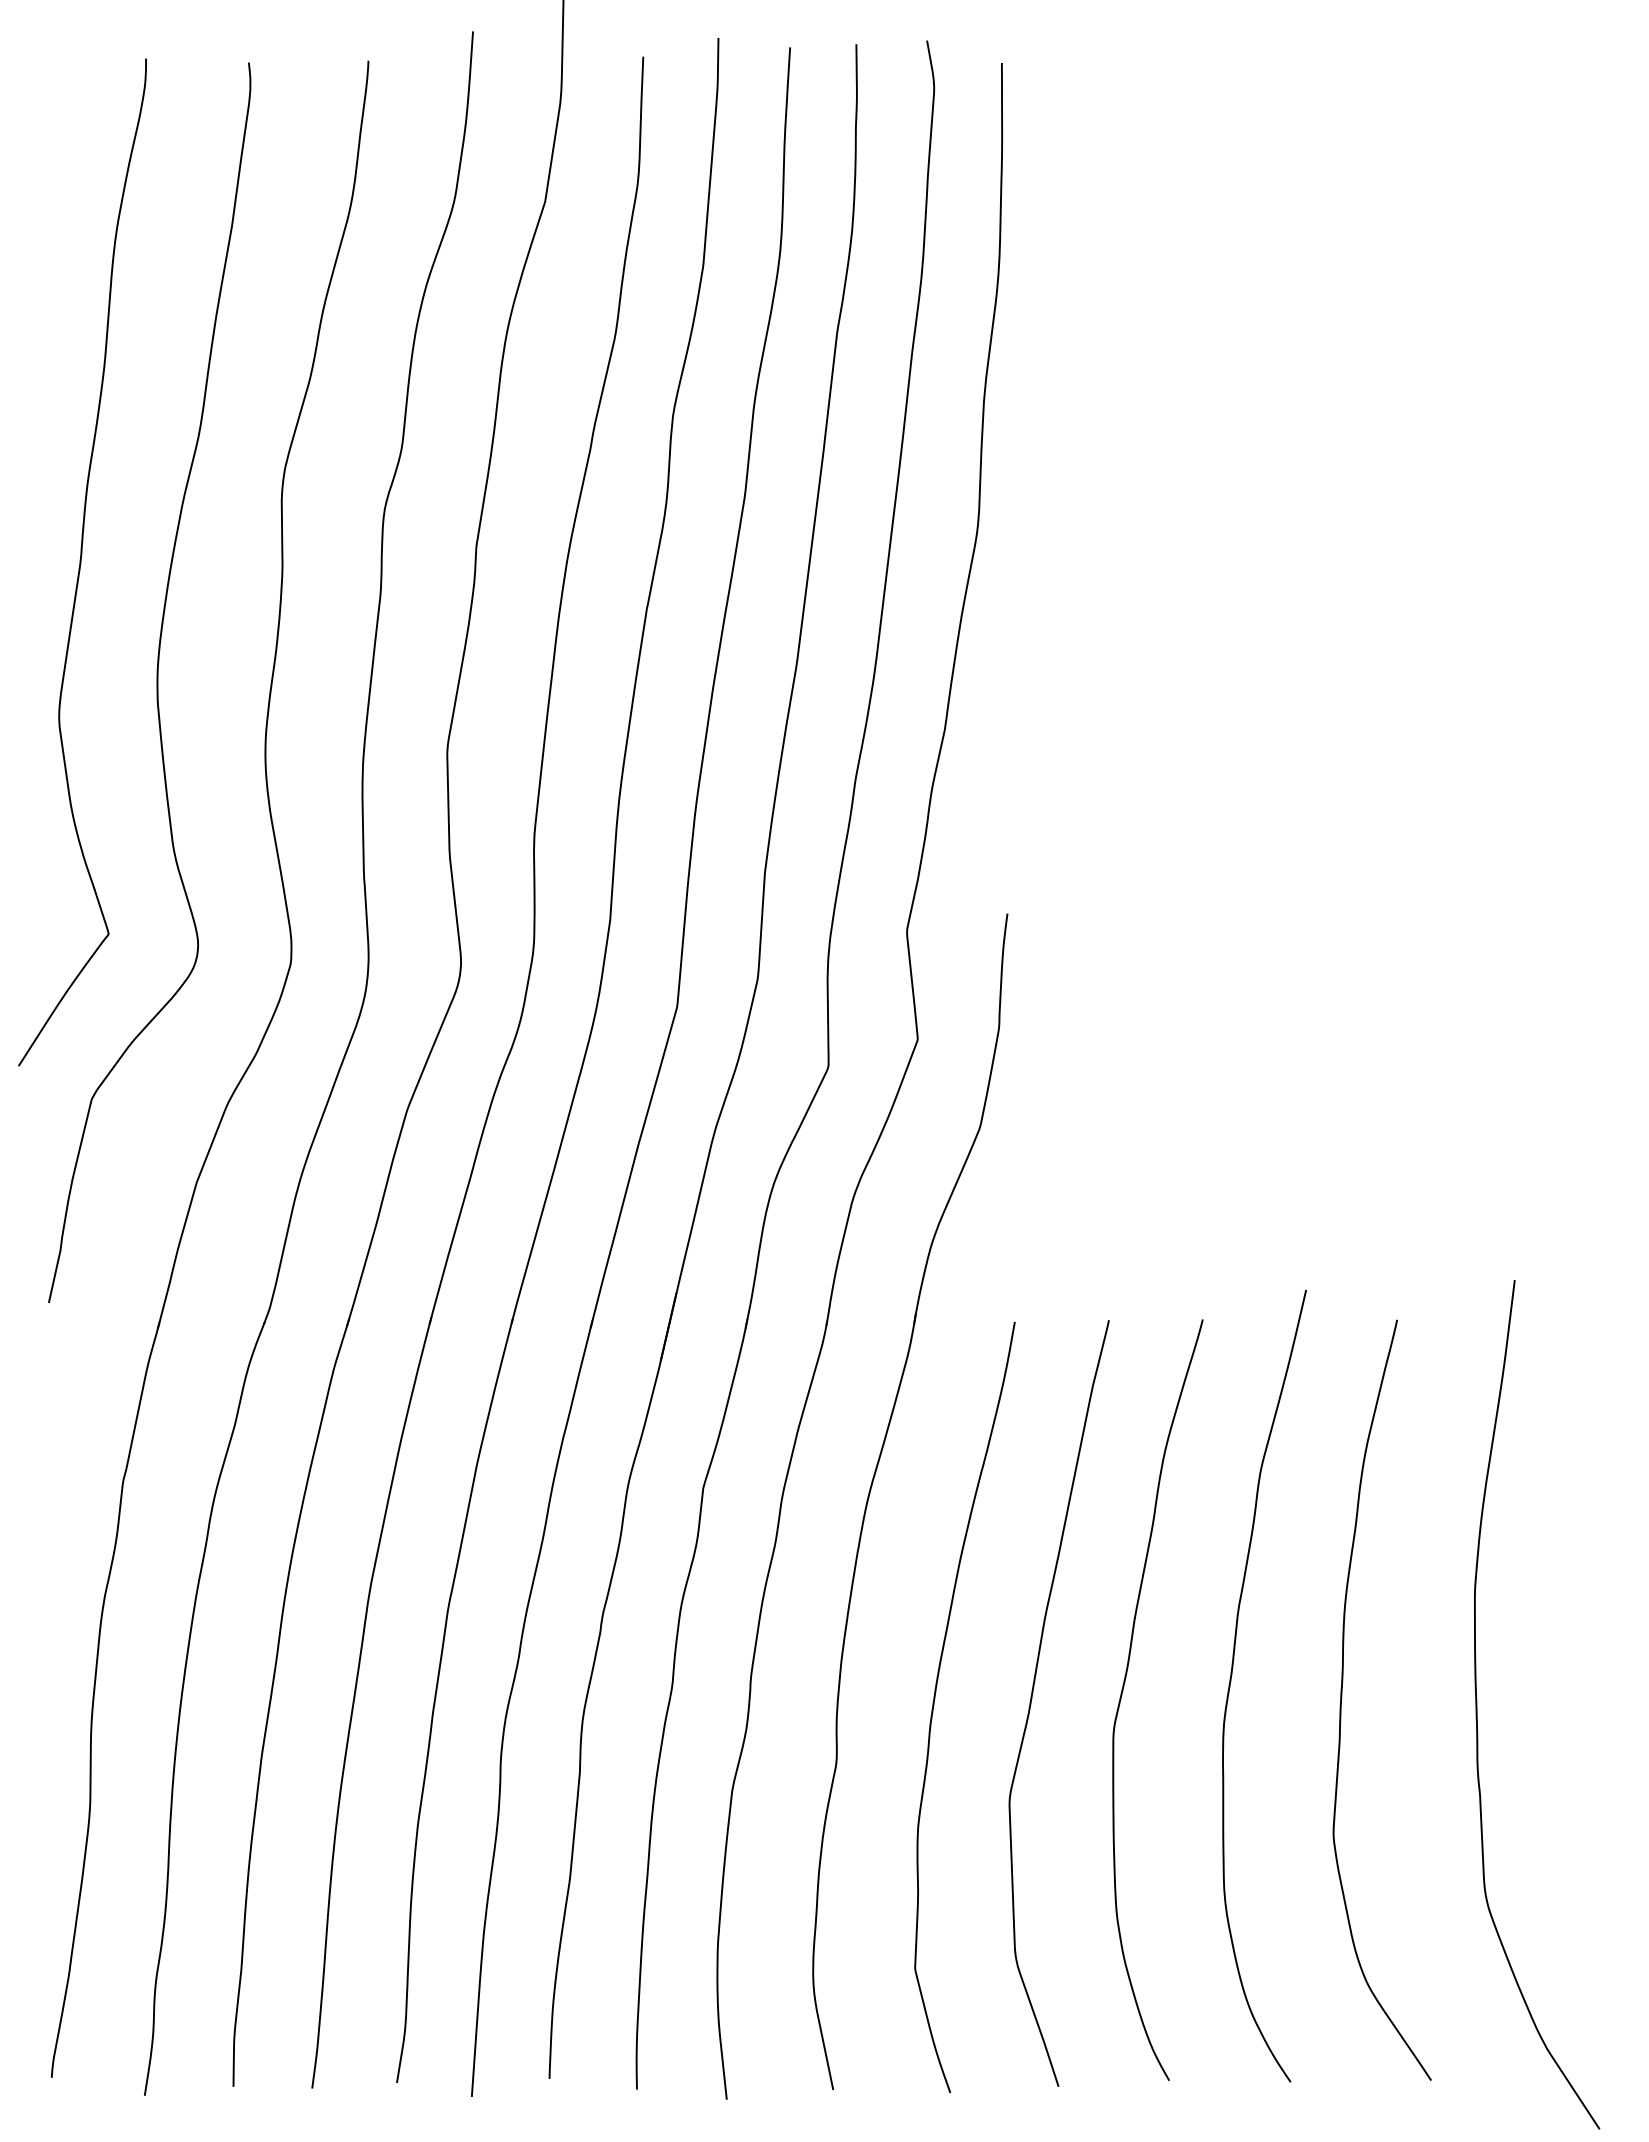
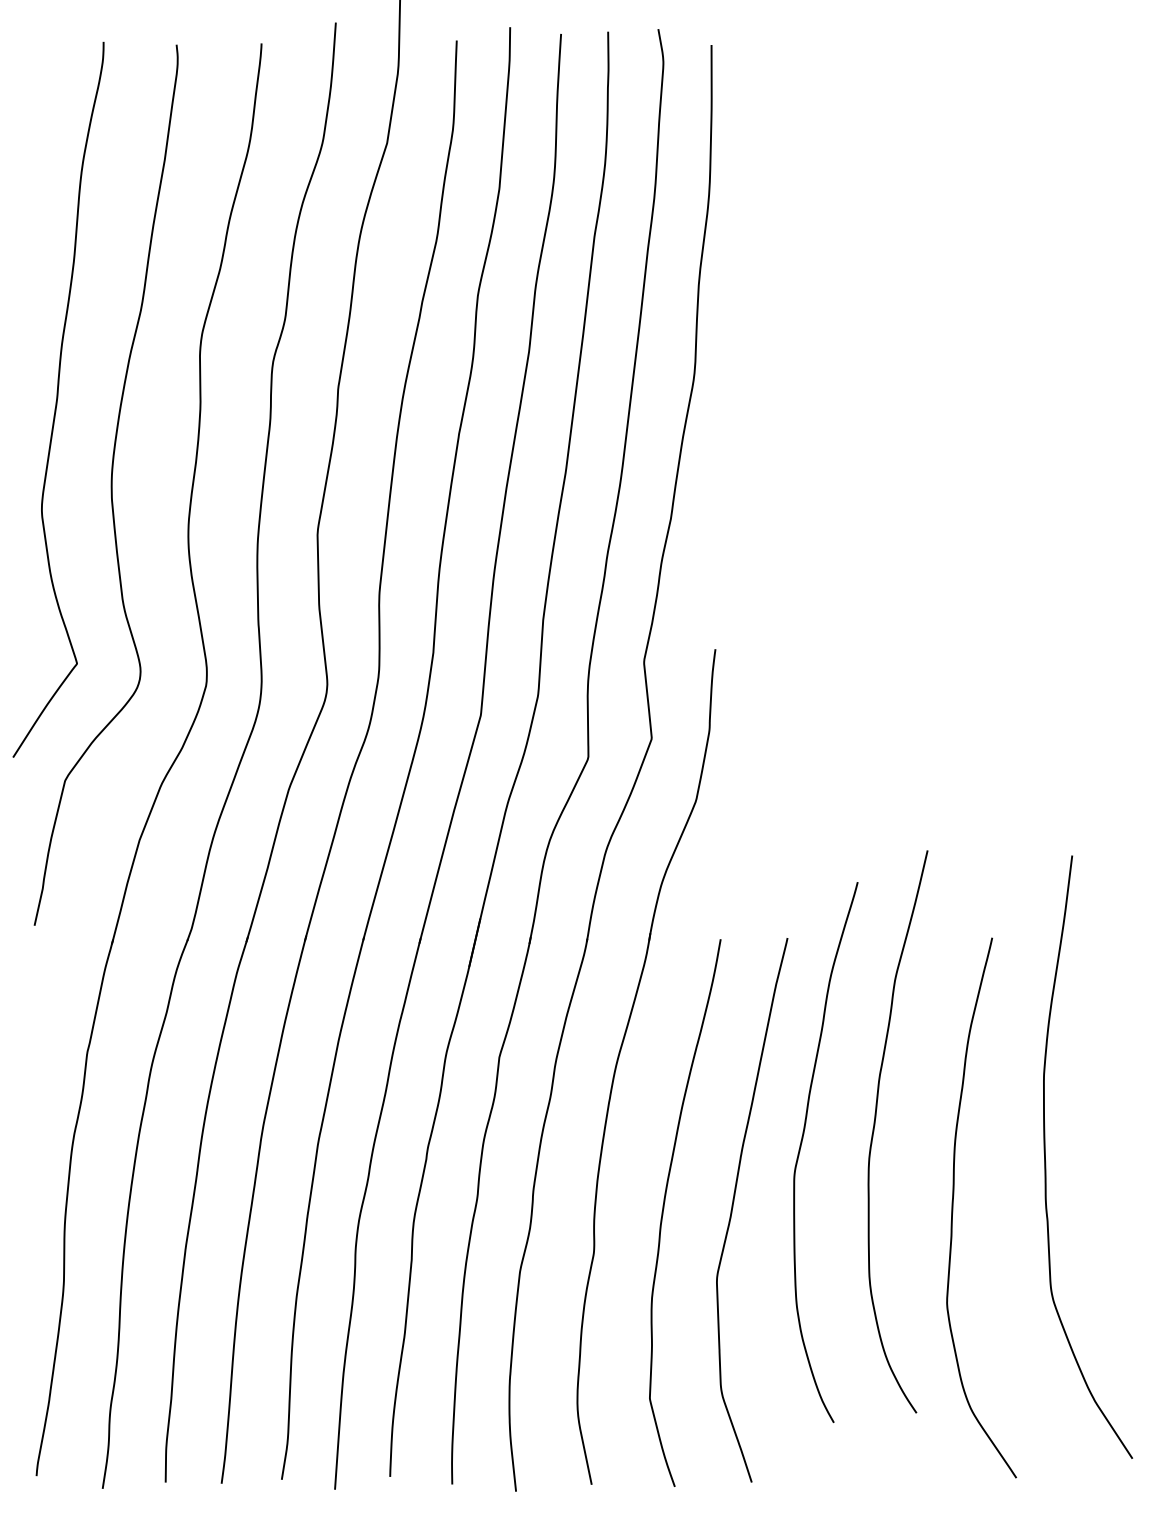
curve: (1231, 1682) -> (874, 1129), moved
curve: (1123, 1691) -> (801, 1146), moved
curve: (1477, 1704) -> (1045, 1156), moved

